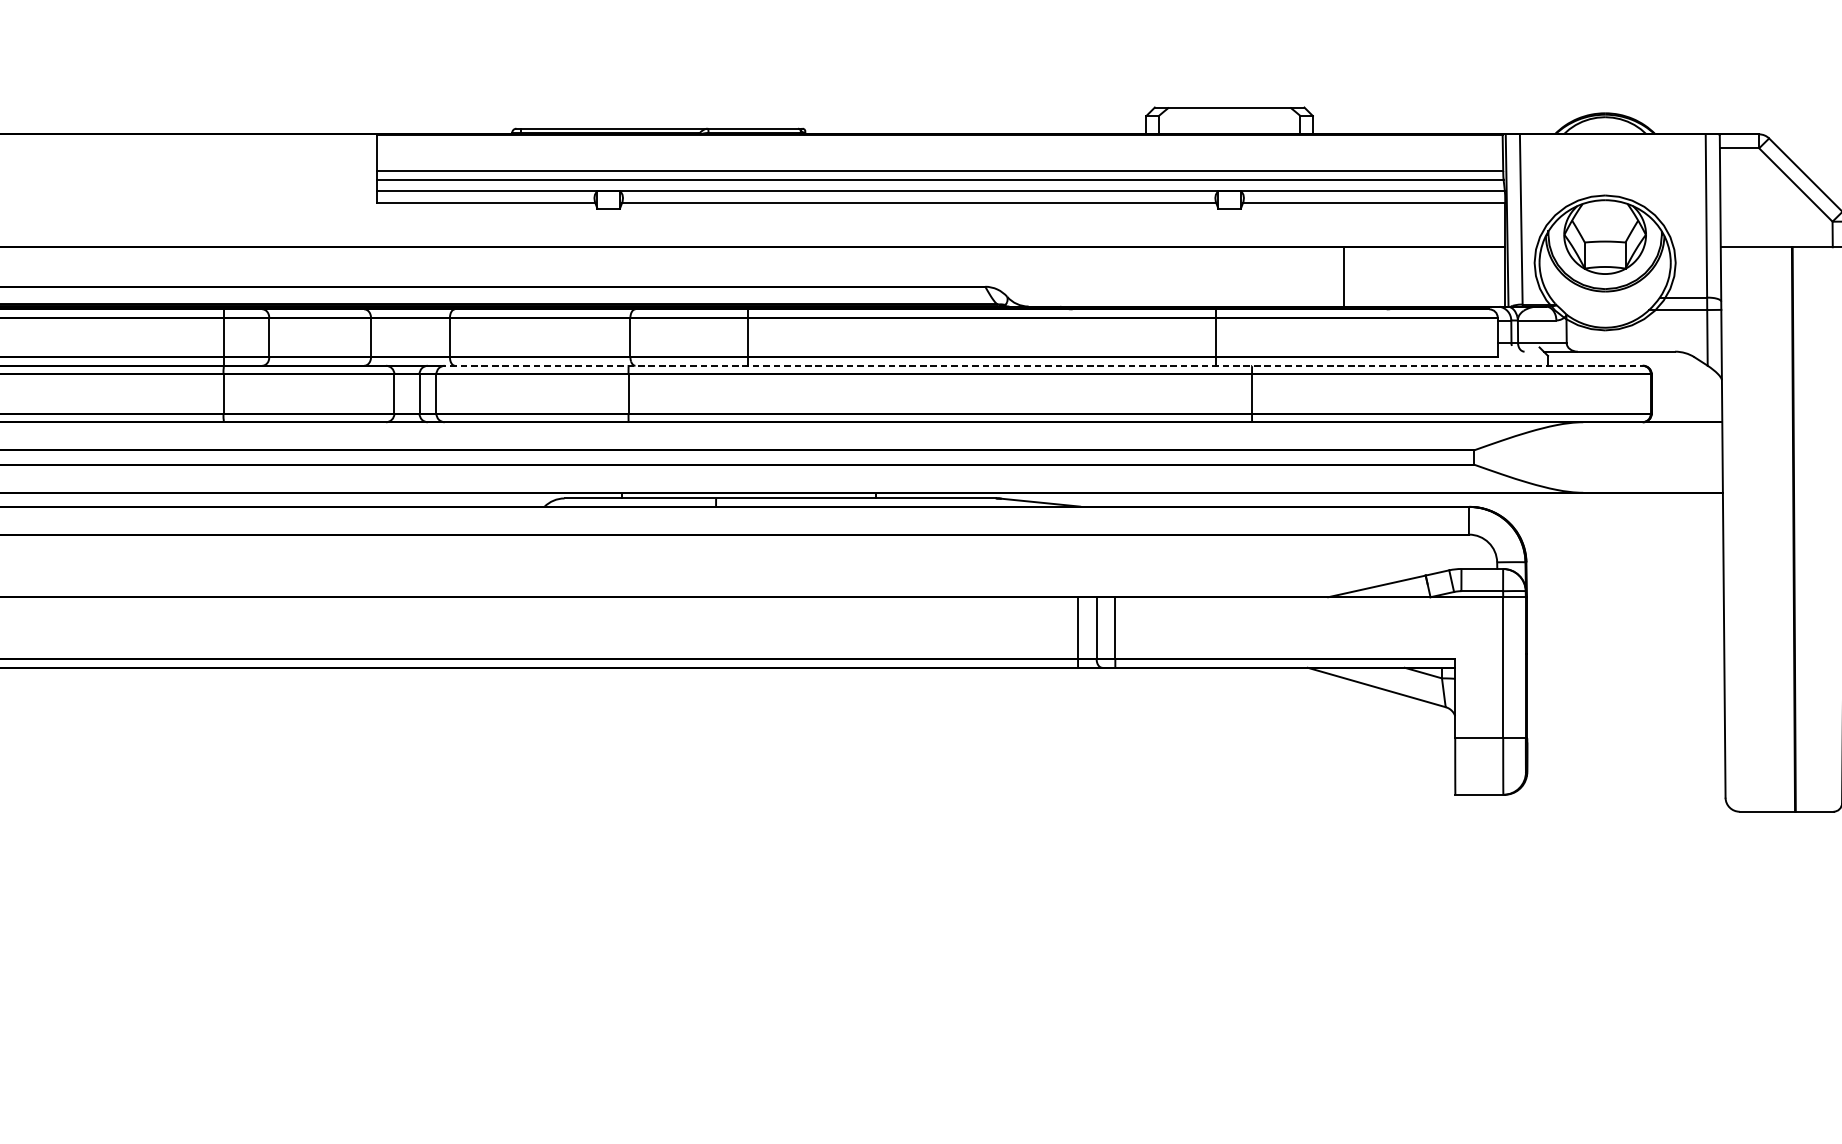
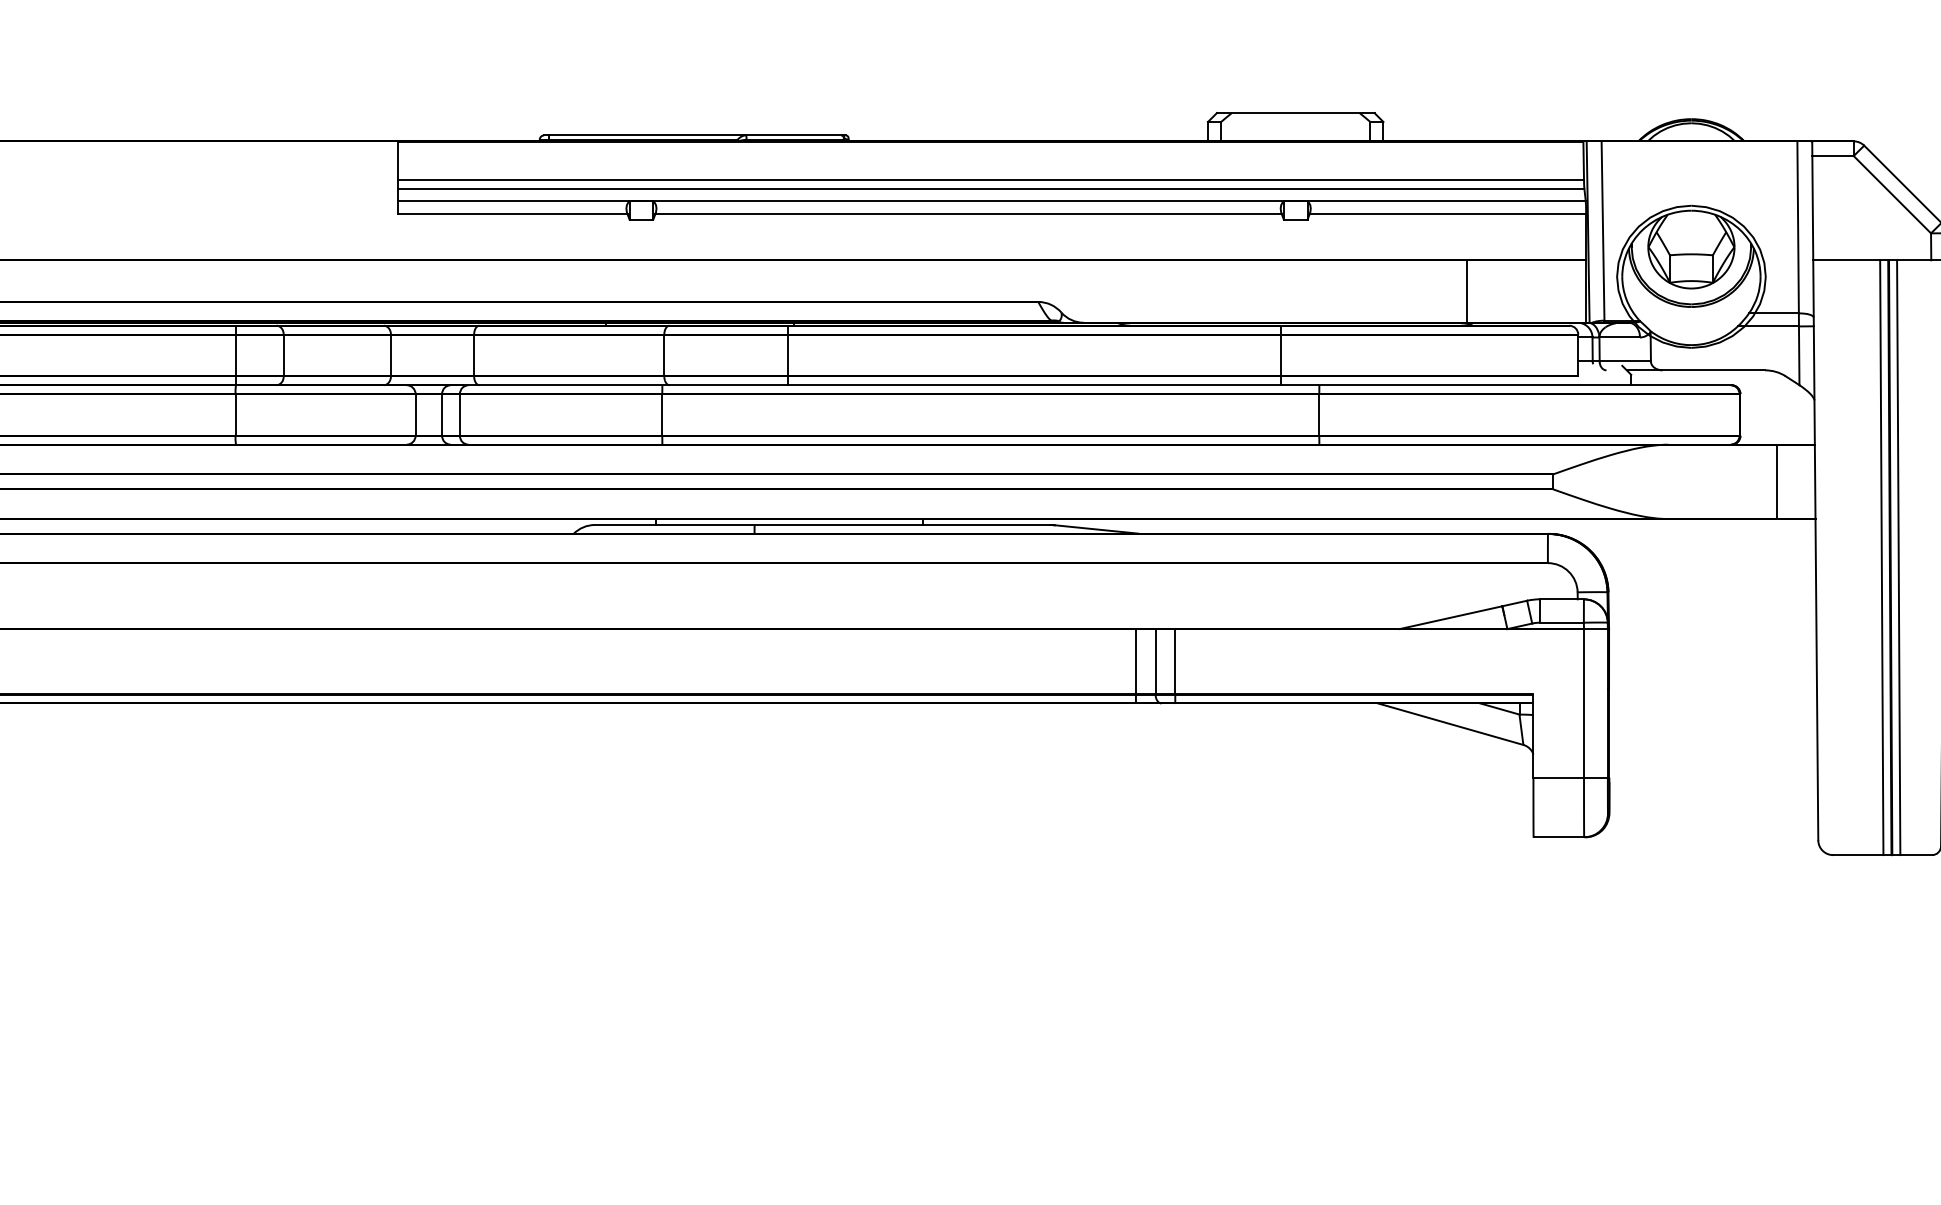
line: (1344, 276) -> (1467, 291), moved
line: (1041, 366) -> (1097, 385), dashed -> solid
line: (1685, 457) -> (1776, 481), added
line: (1785, 529) -> (1881, 557), added
line: (1801, 529) -> (1898, 557), added

